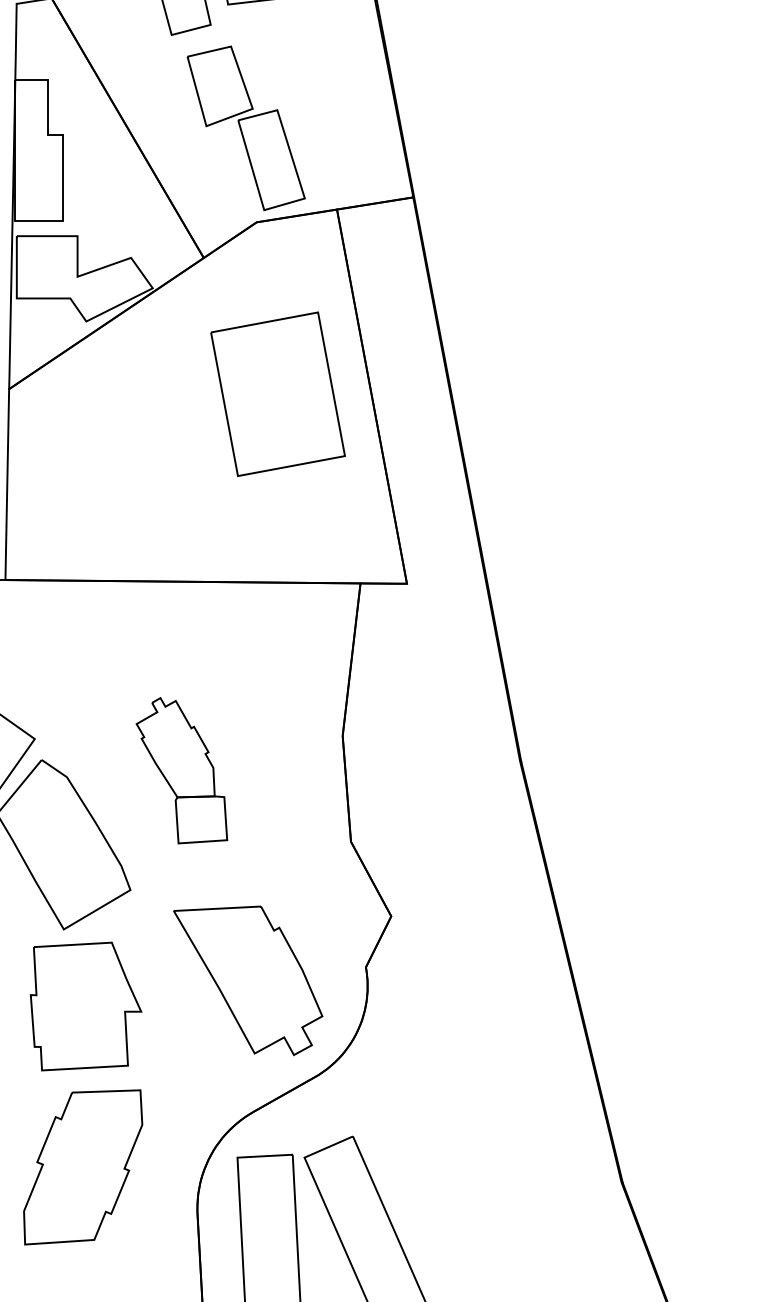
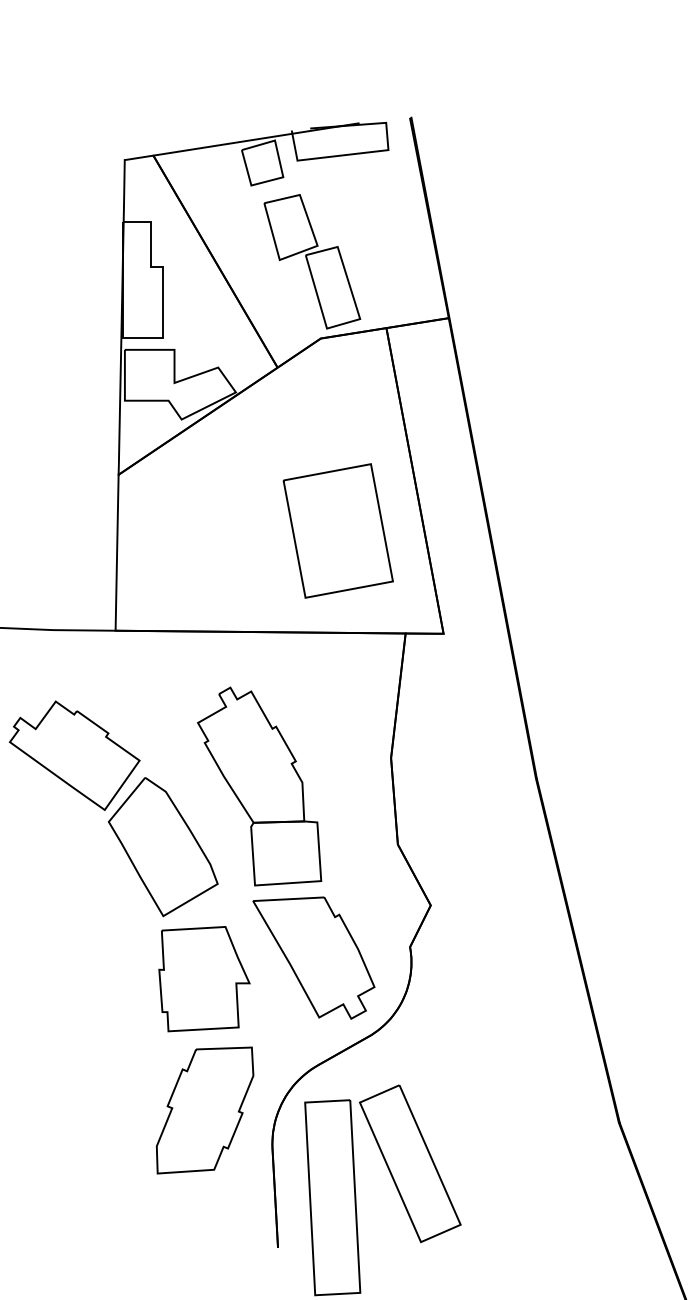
part: (277, 393) -> (337, 530), moved
part: (181, 770) -> (259, 786), size x1.67
part: (86, 1006) -> (204, 979), moved
part: (82, 1167) -> (204, 1110), moved

